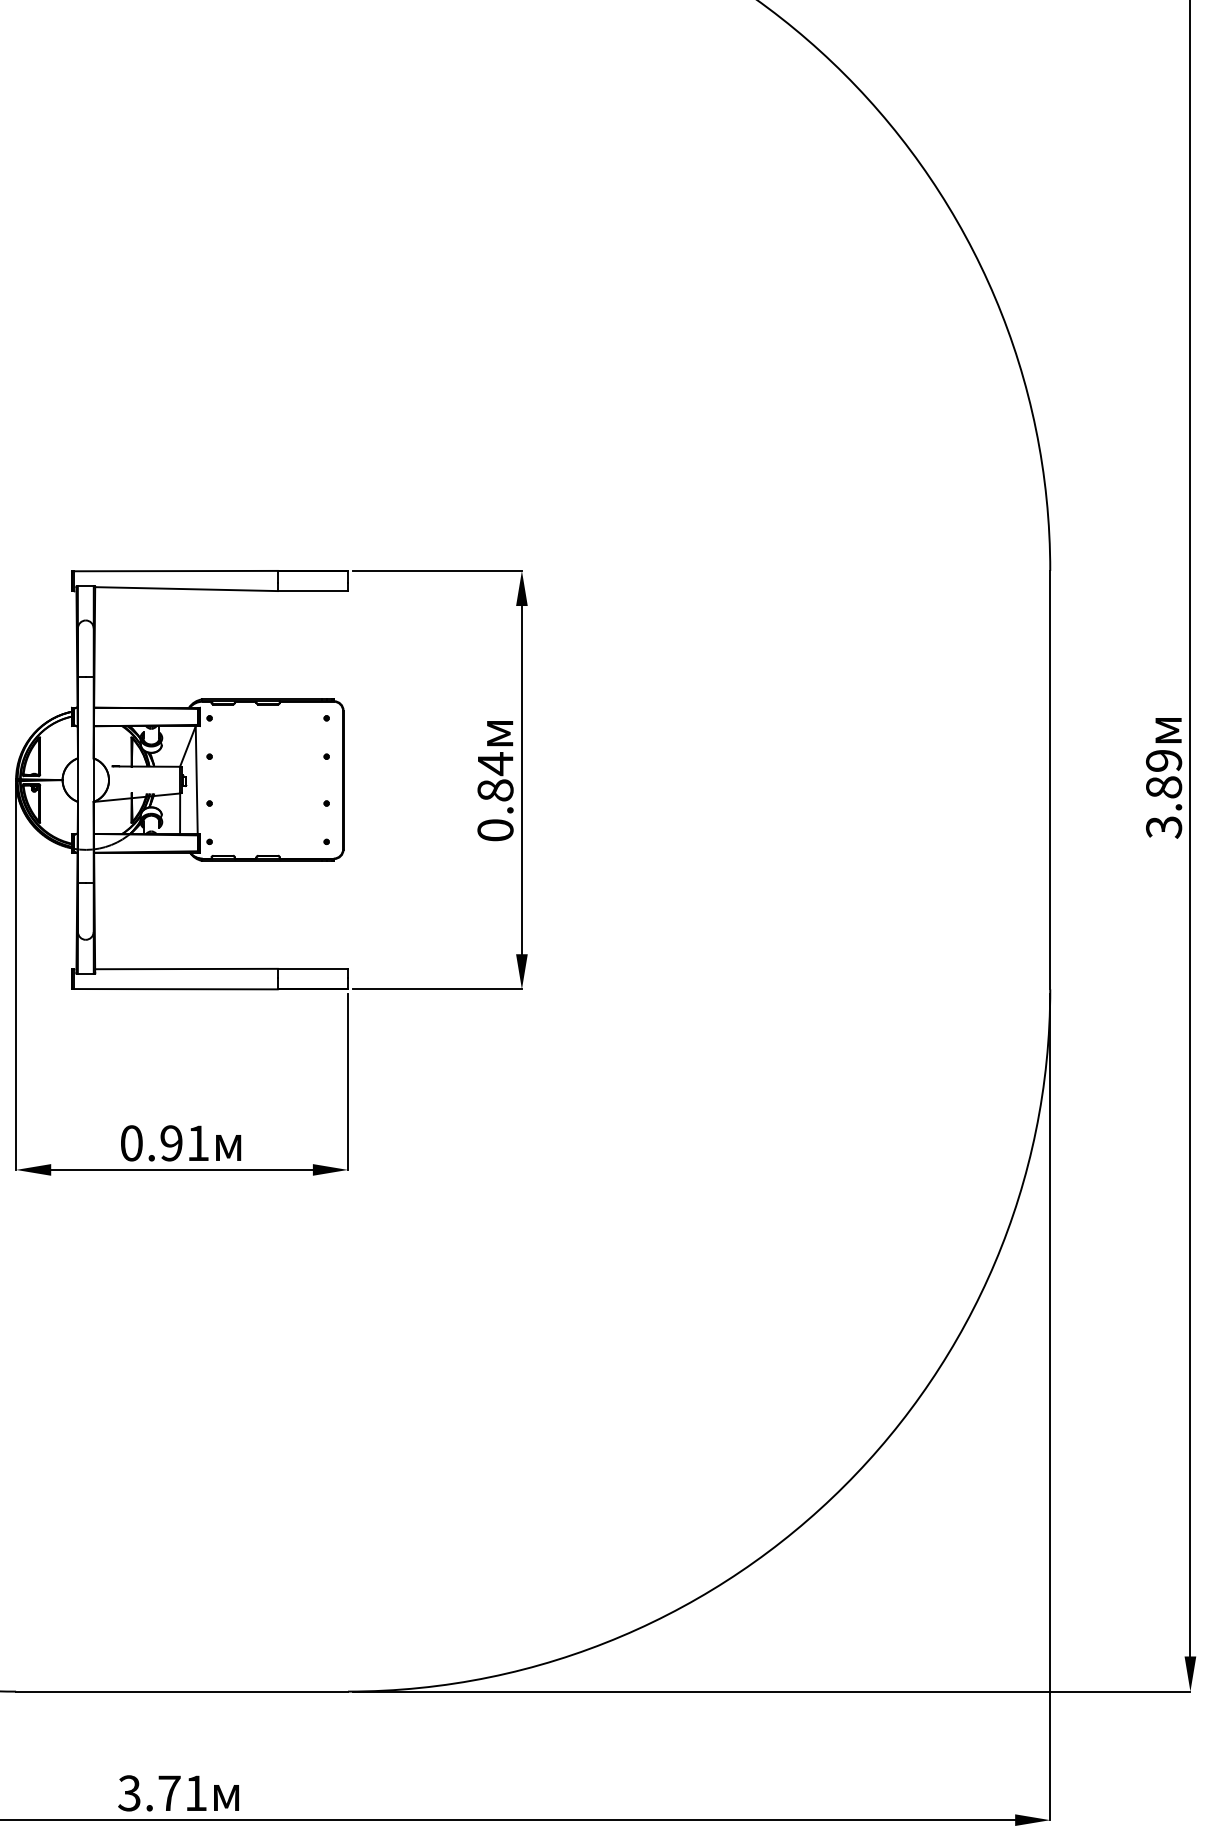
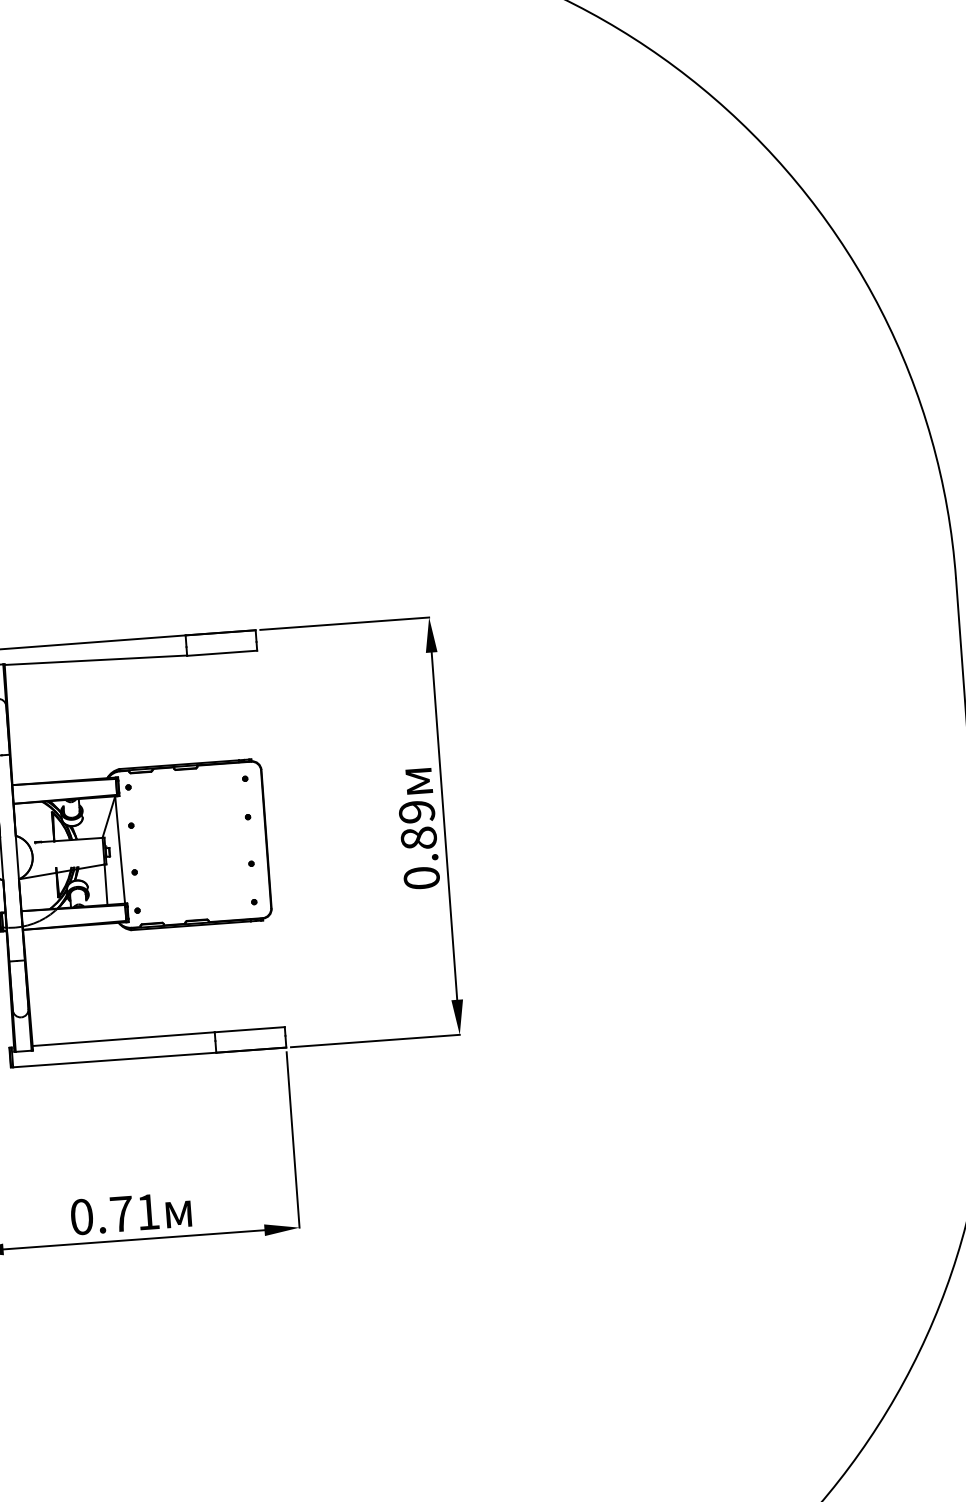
text: (495, 764) -> (416, 812), 0.84 -> 0.89
text: (171, 1143) -> (121, 1214), 0.91 -> 0.71

